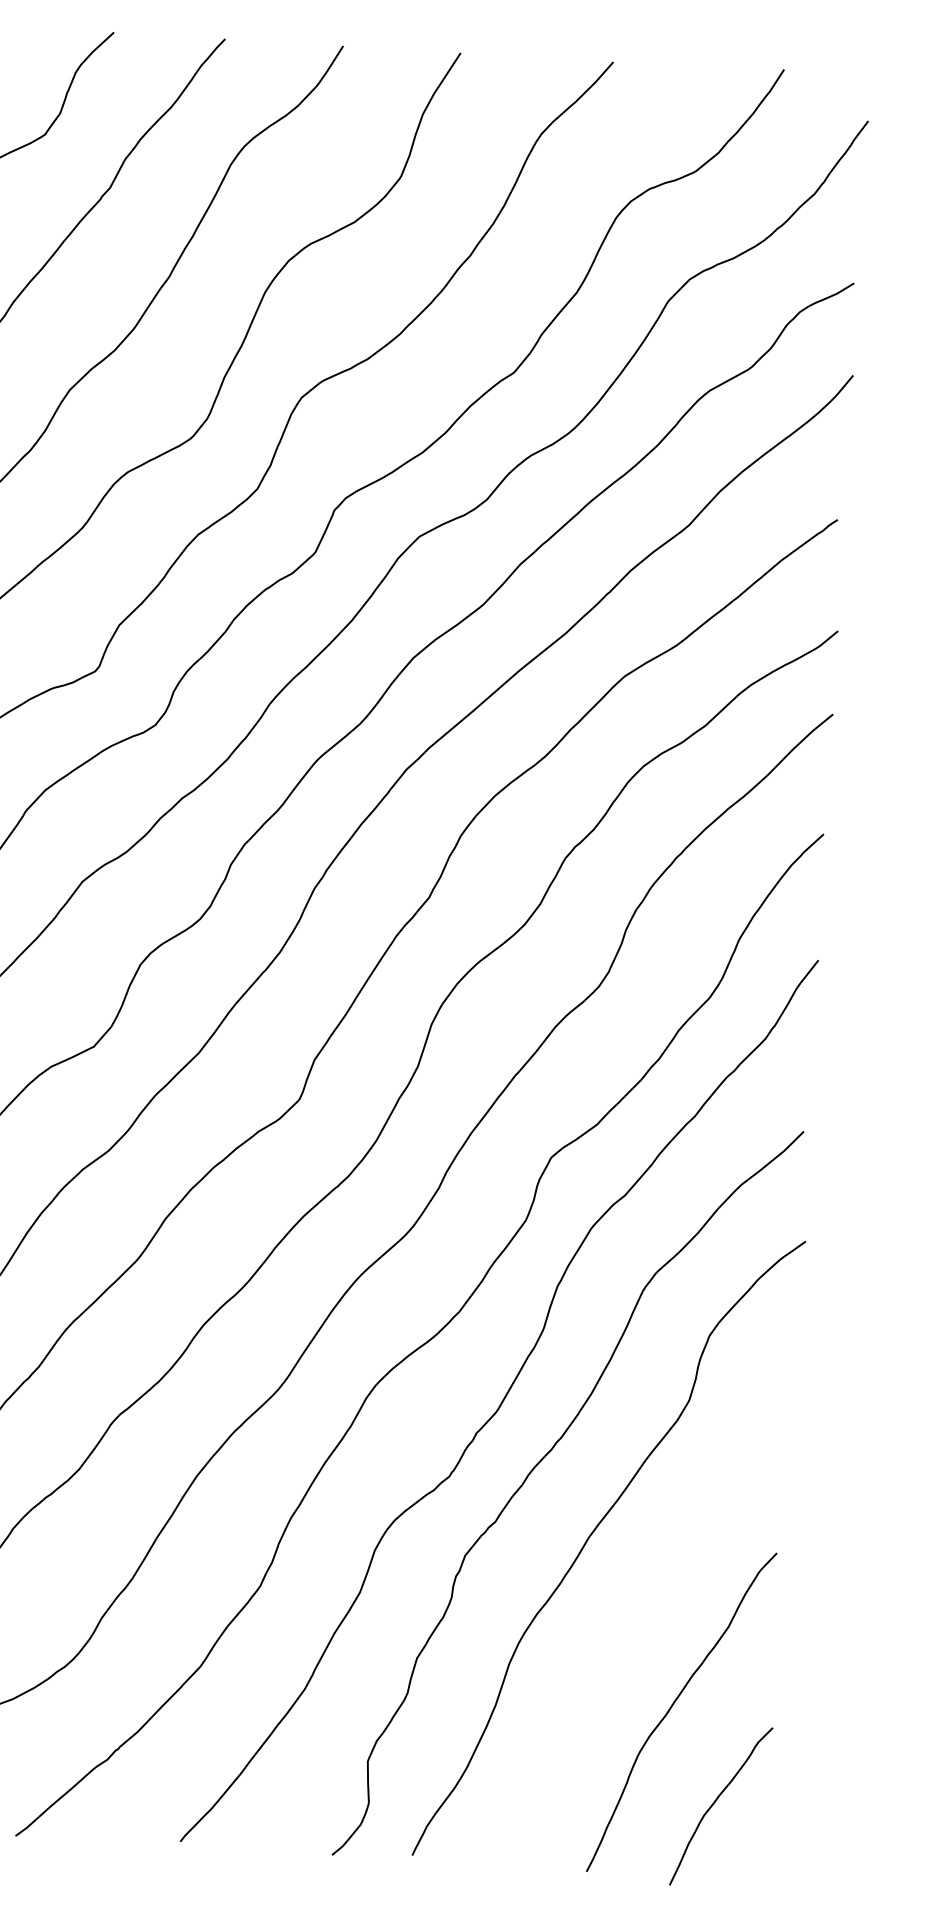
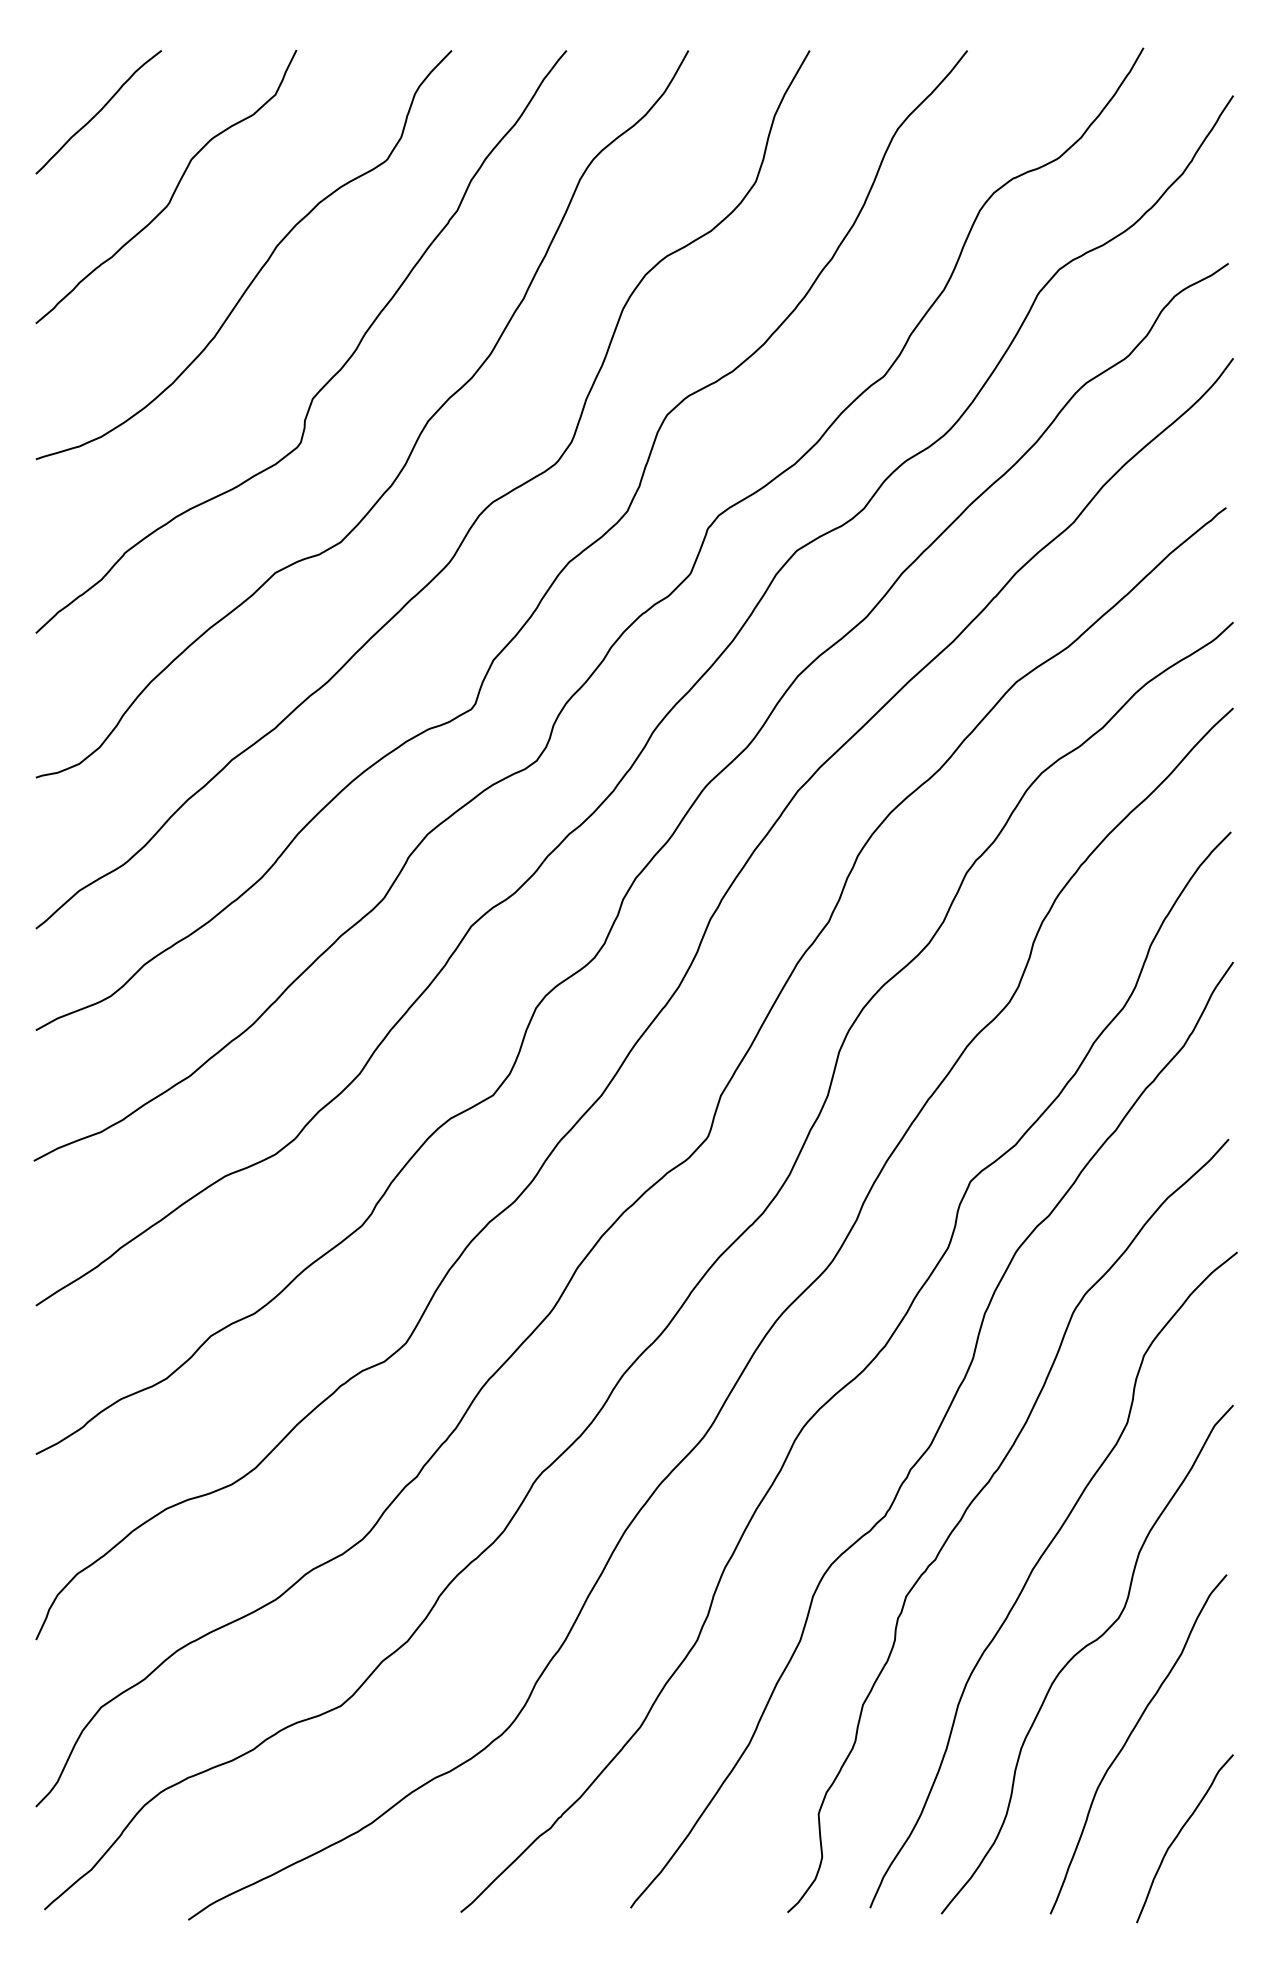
curve: (631, 1619) -> (1081, 1651), added

